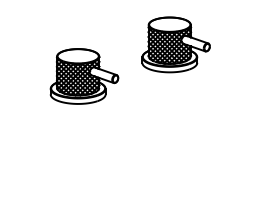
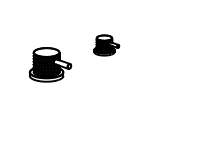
part: (175, 44) -> (106, 45), size x0.6

